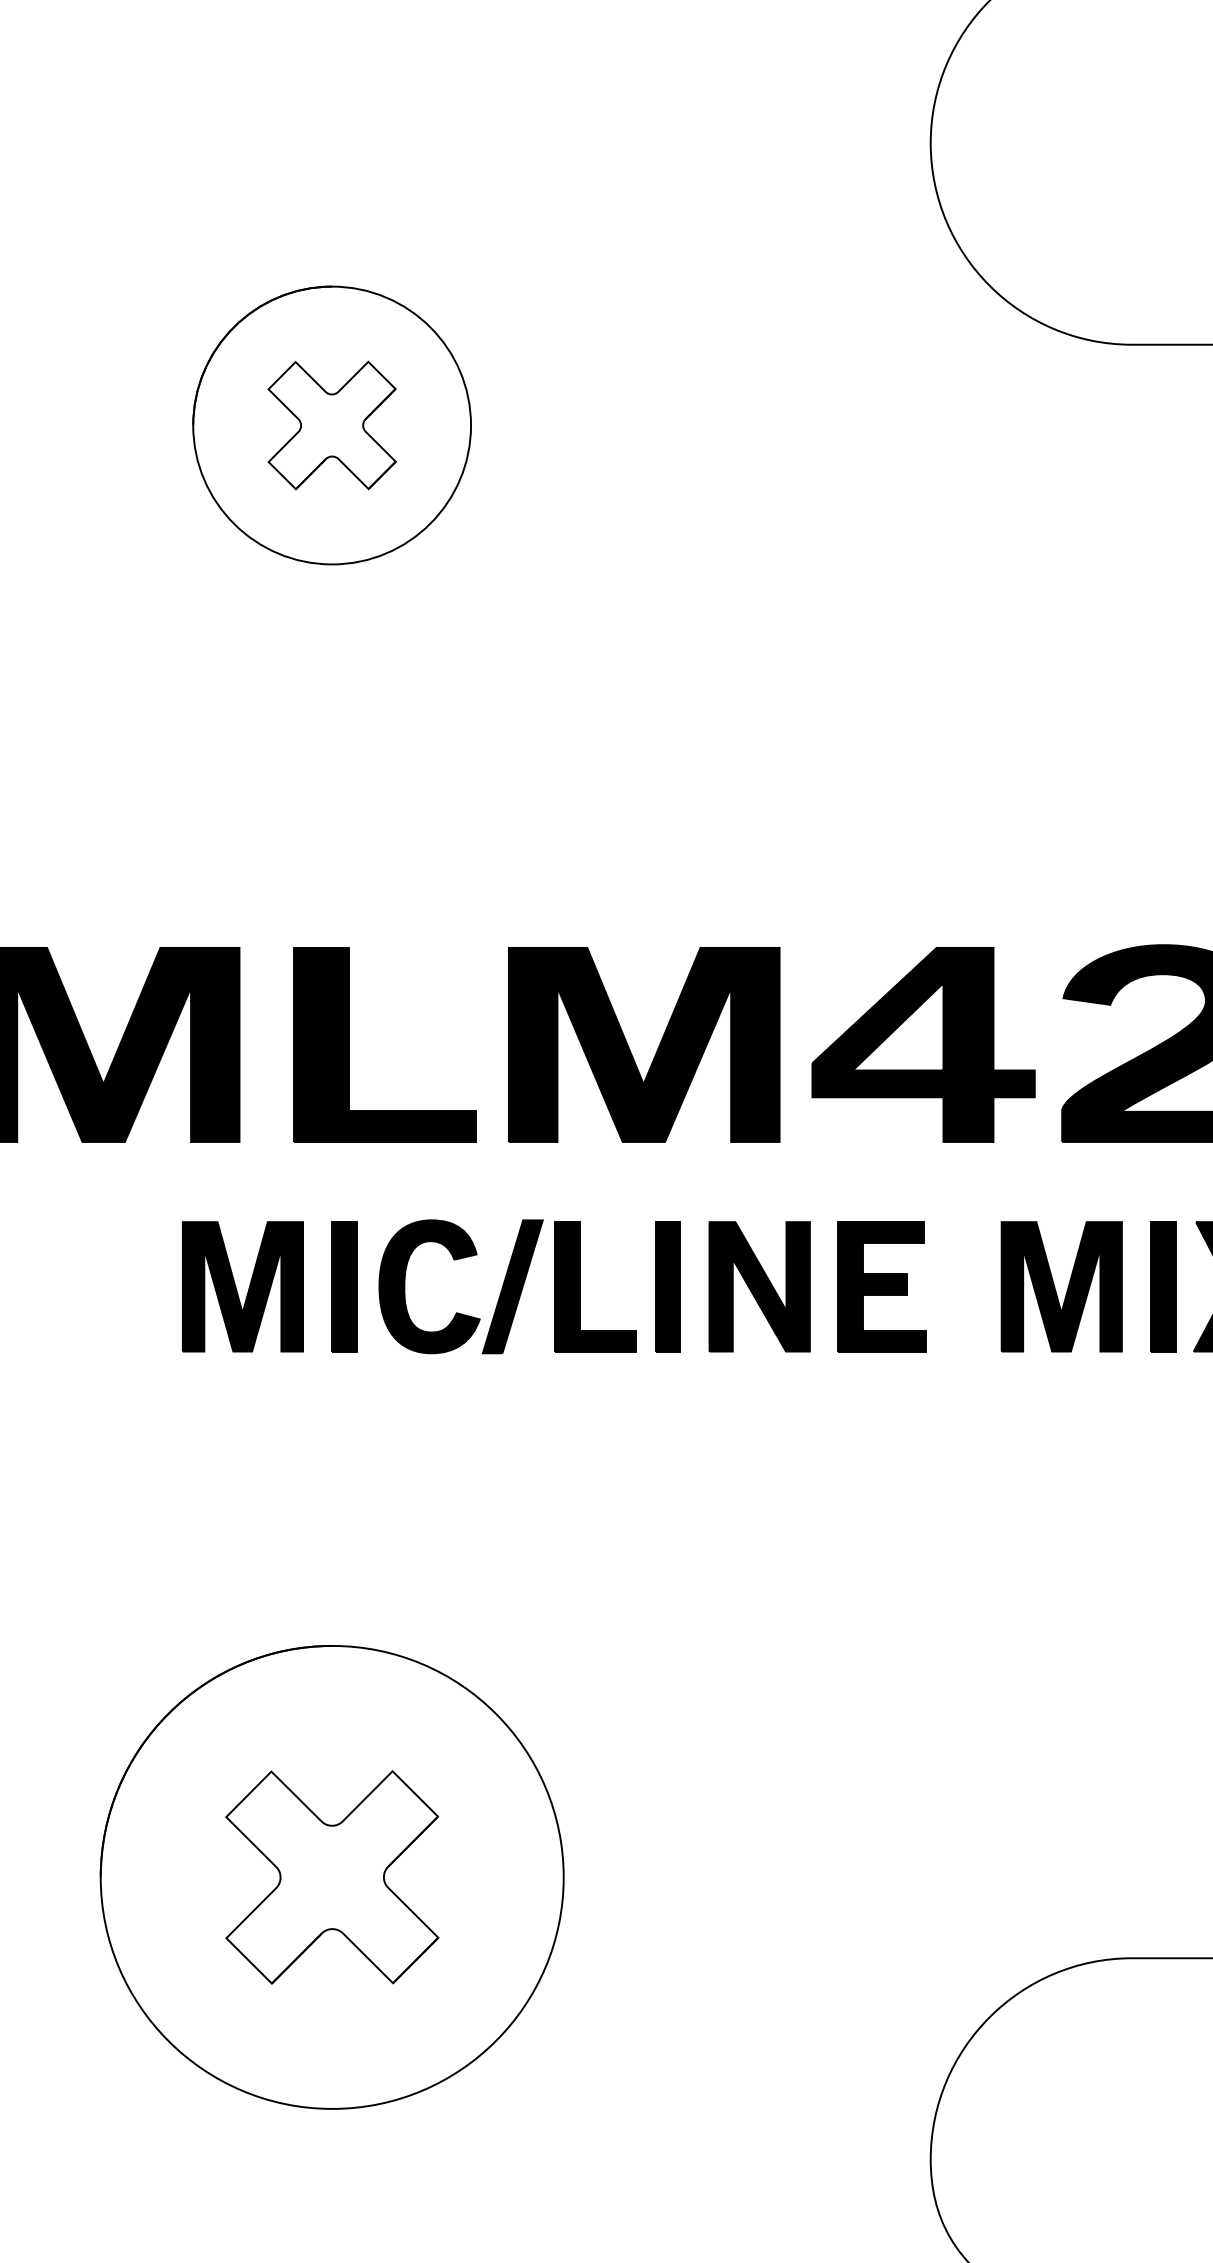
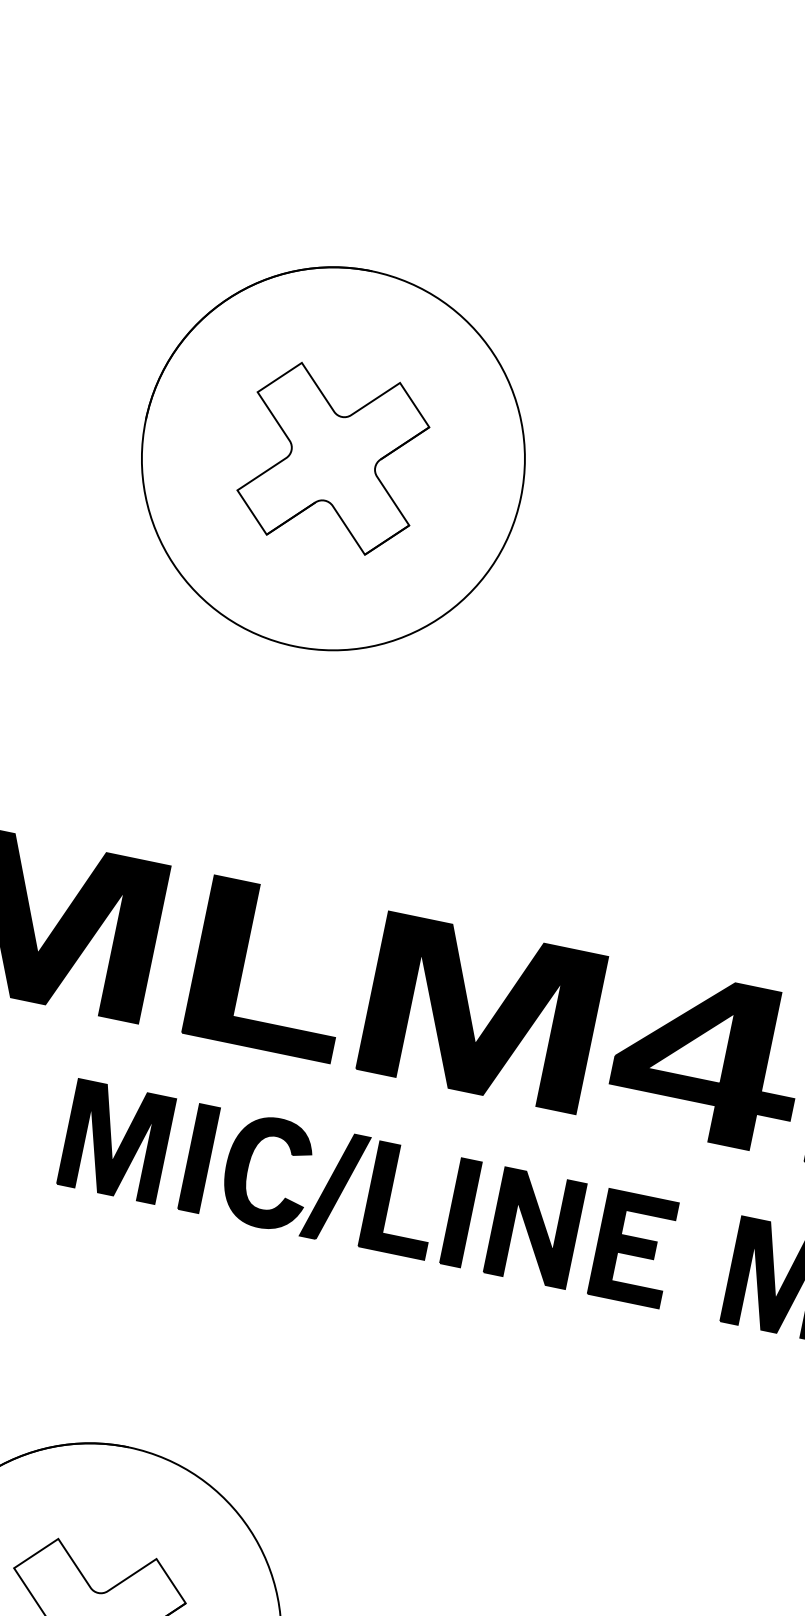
part: (331, 425) -> (332, 458), size x1.67

